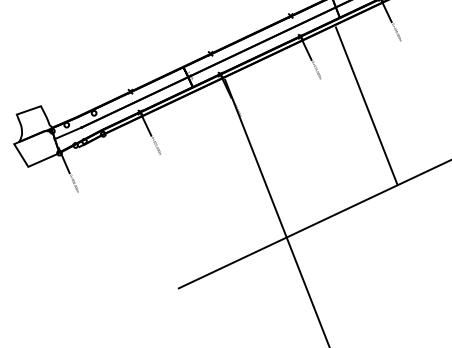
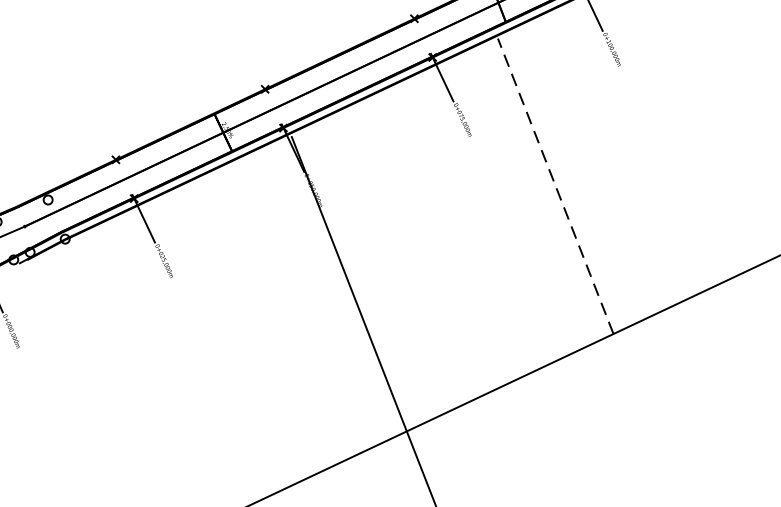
line: (366, 105) -> (555, 185), solid -> dashed

